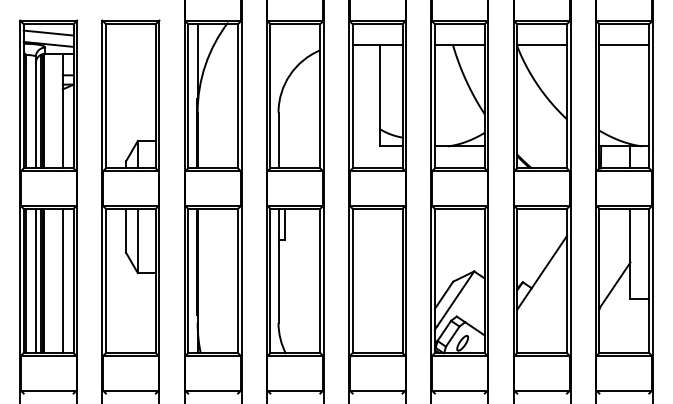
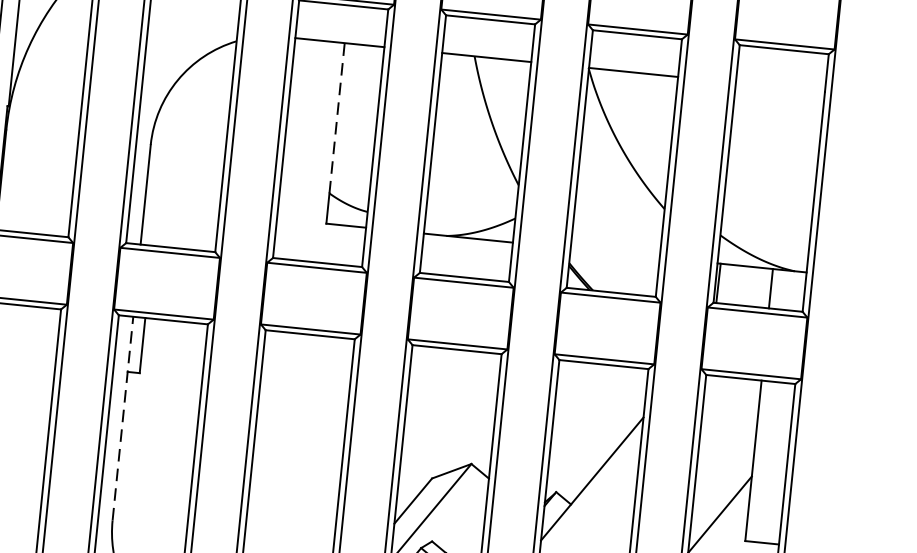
line: (624, 45) -> (780, 87), removed
line: (380, 86) -> (337, 116), solid -> dashed
line: (278, 265) -> (122, 417), solid -> dashed

